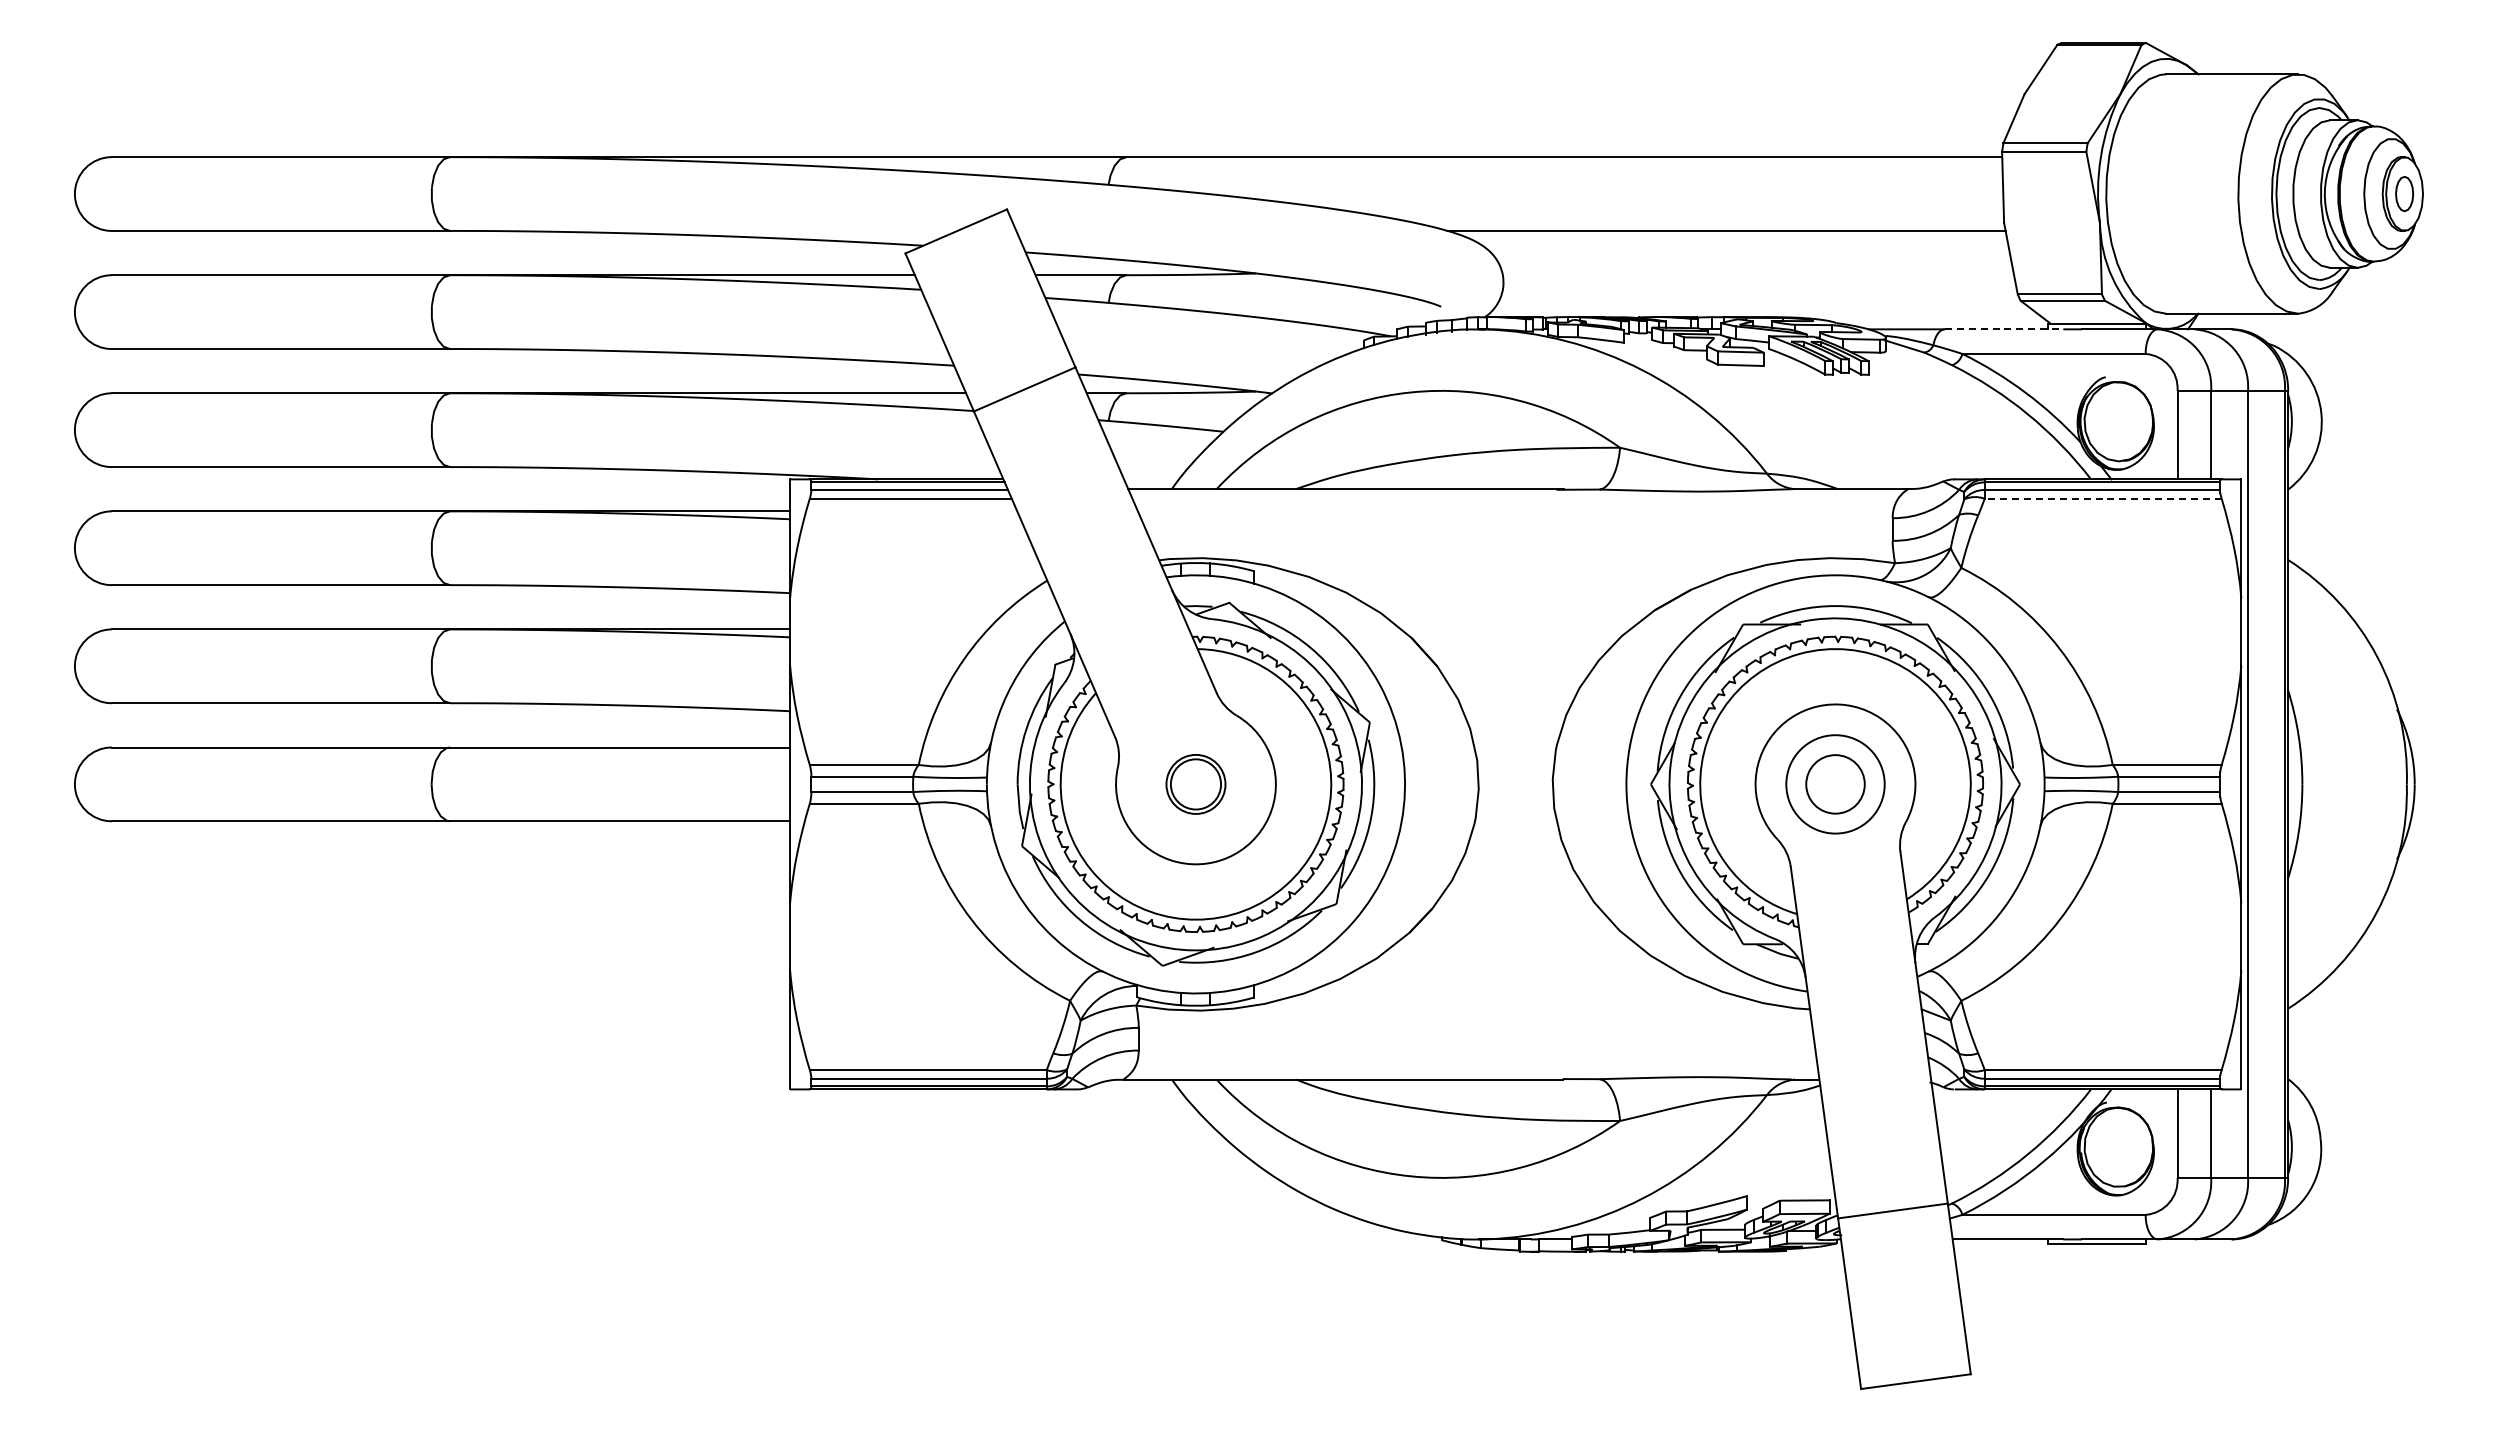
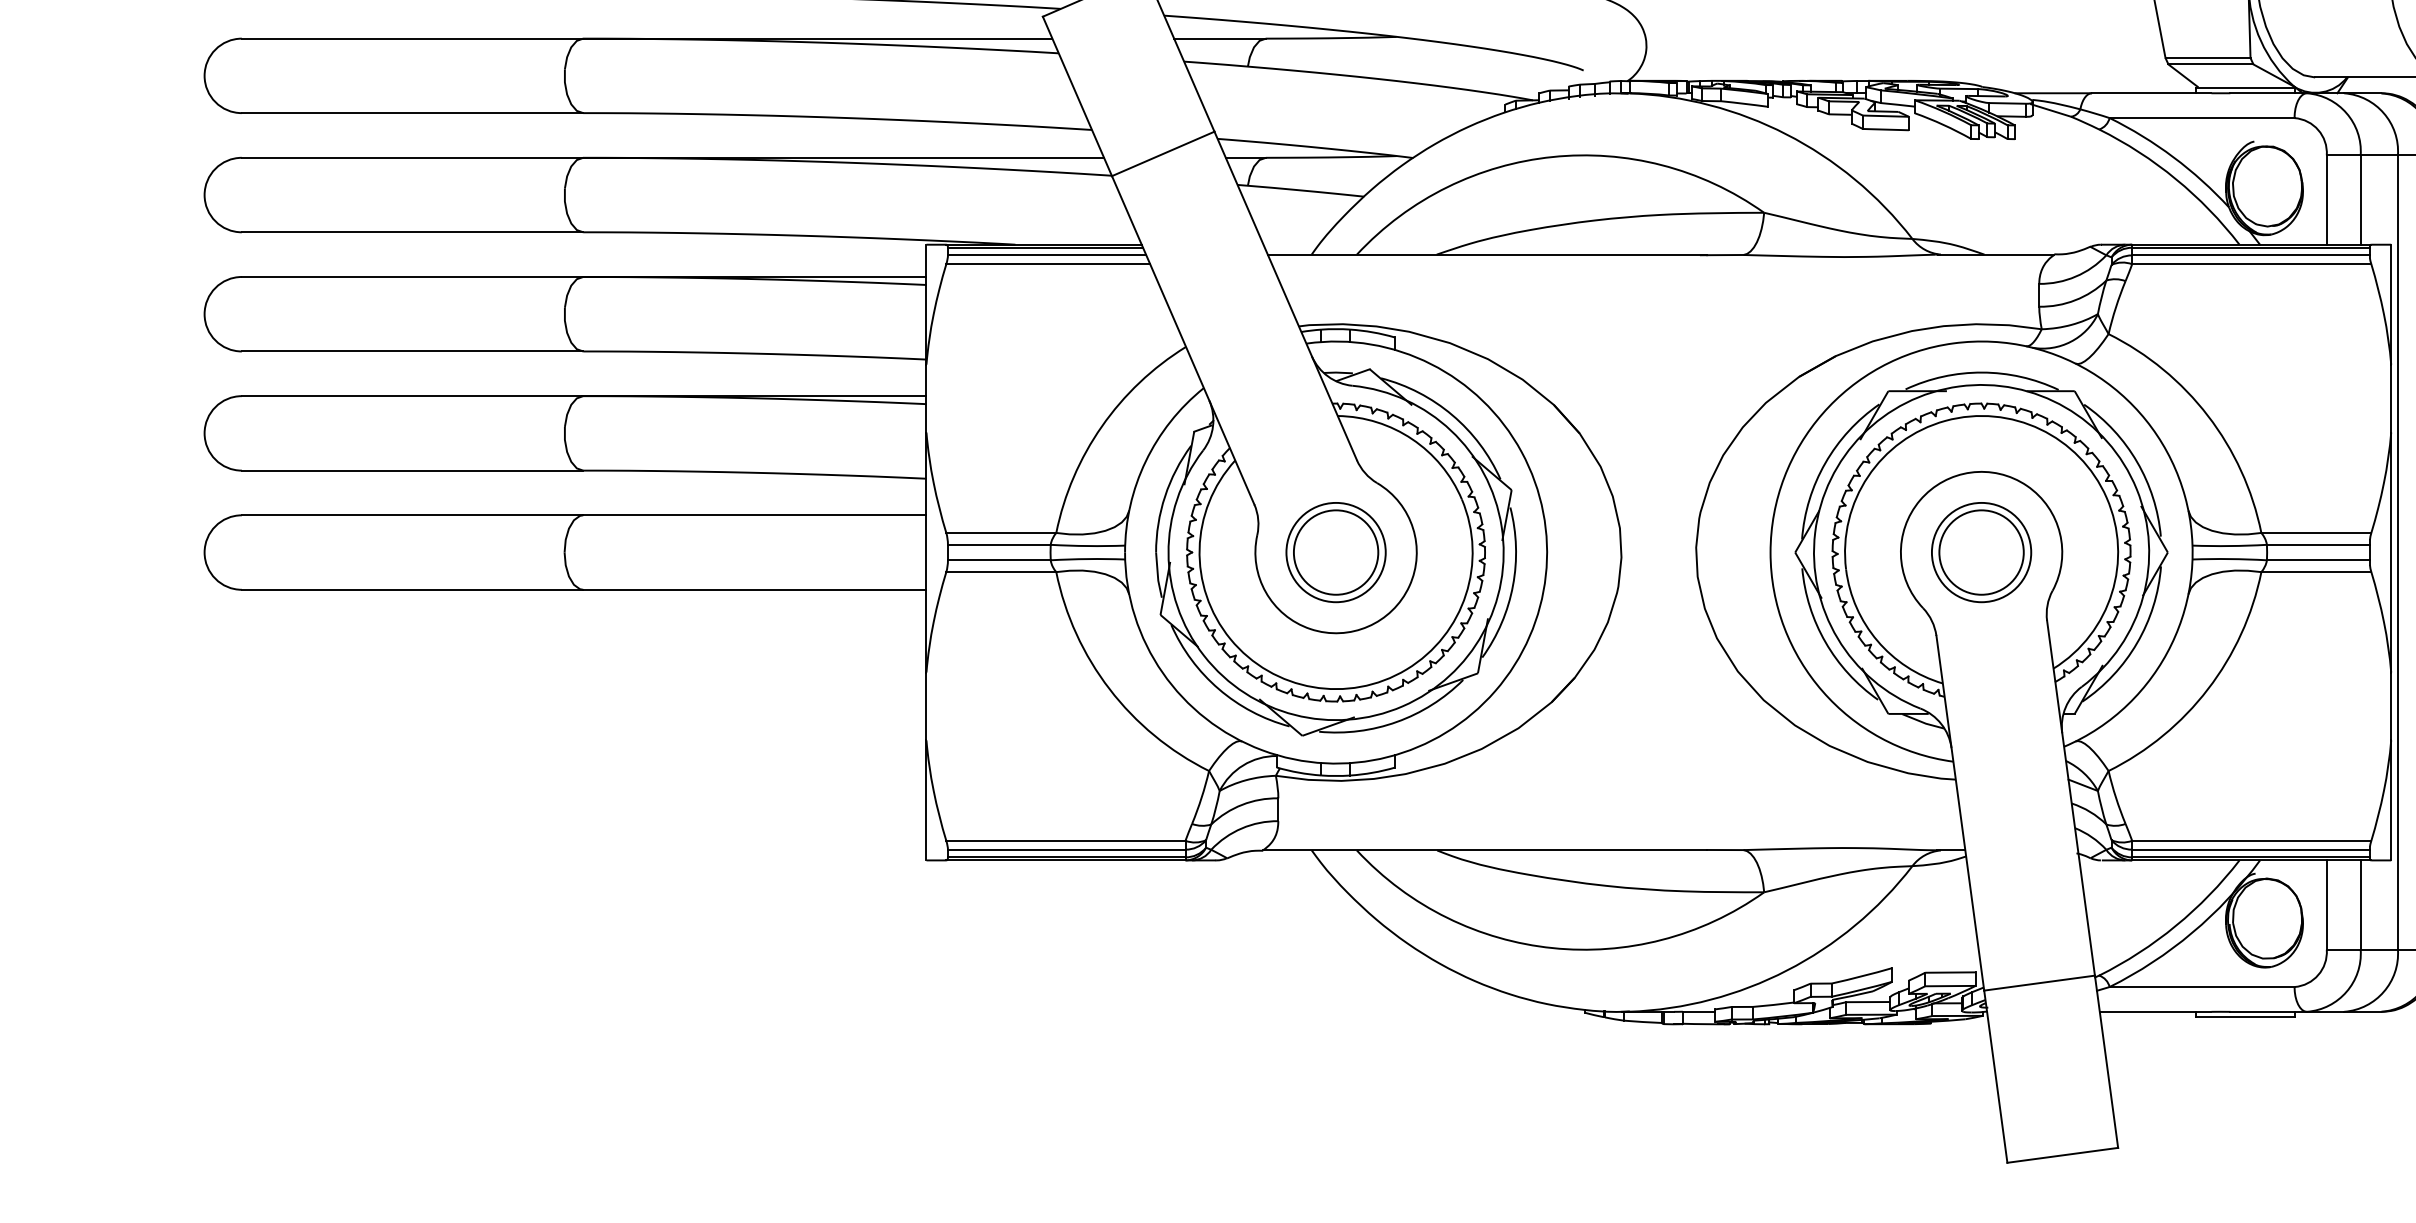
line: (2004, 329) -> (2152, 93), dashed -> solid
line: (2102, 498) -> (2251, 264), dashed -> solid
part: (1195, 784) -> (1335, 552), size x1.67
circle: (1835, 784) -> (1981, 552), size x1.43

